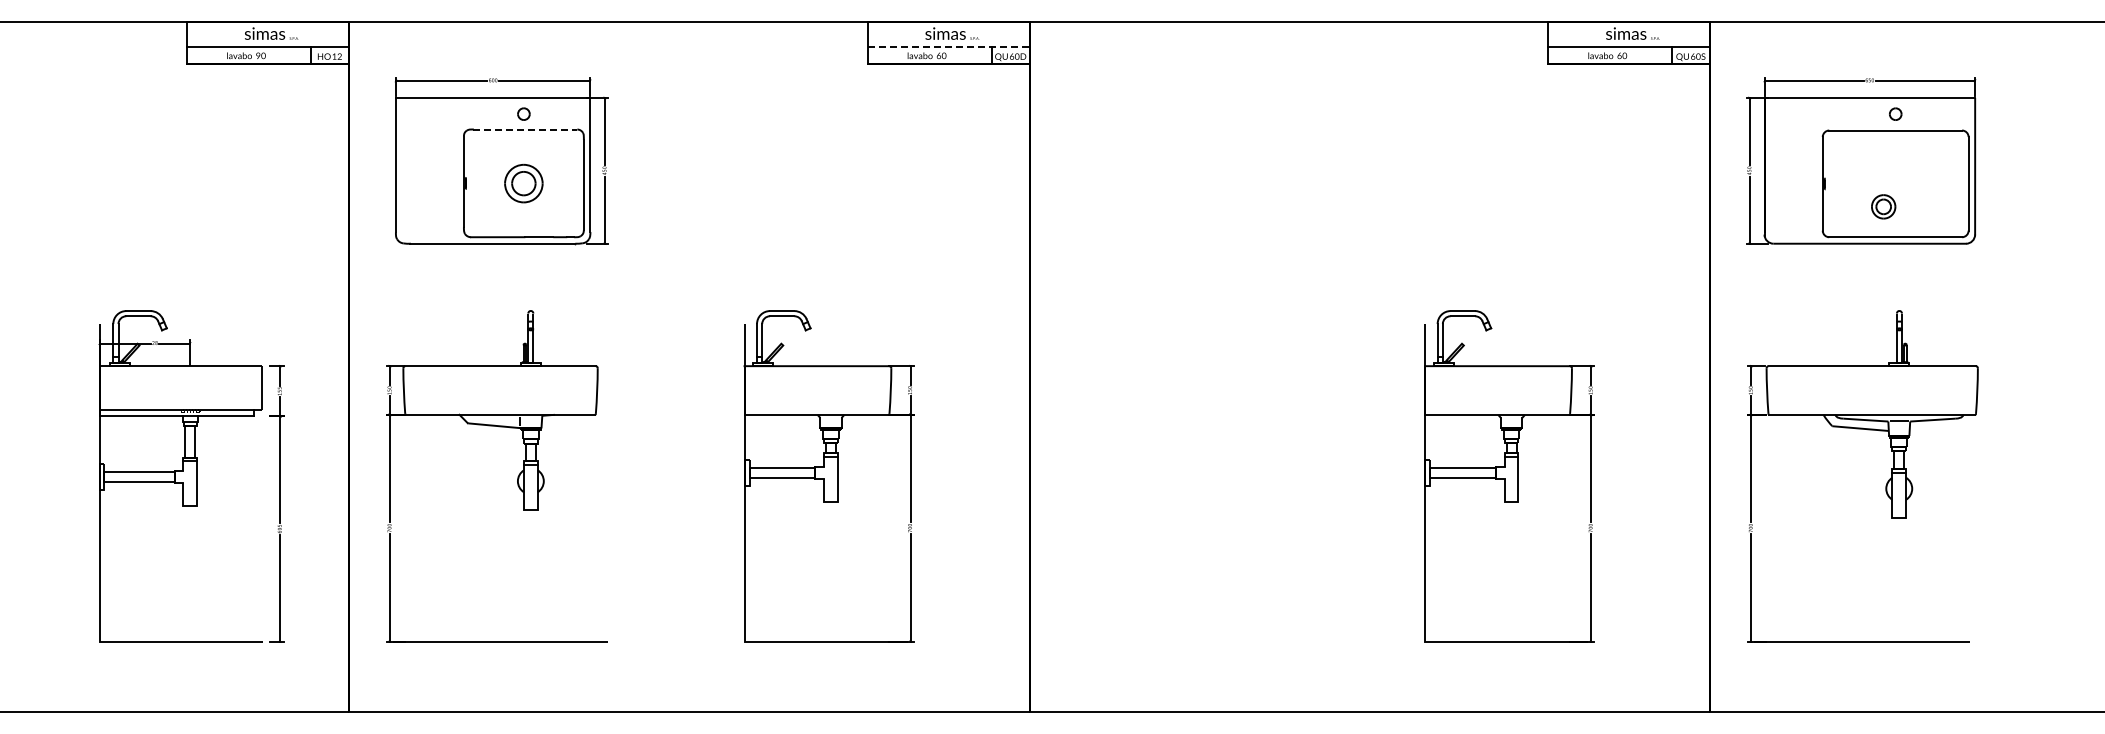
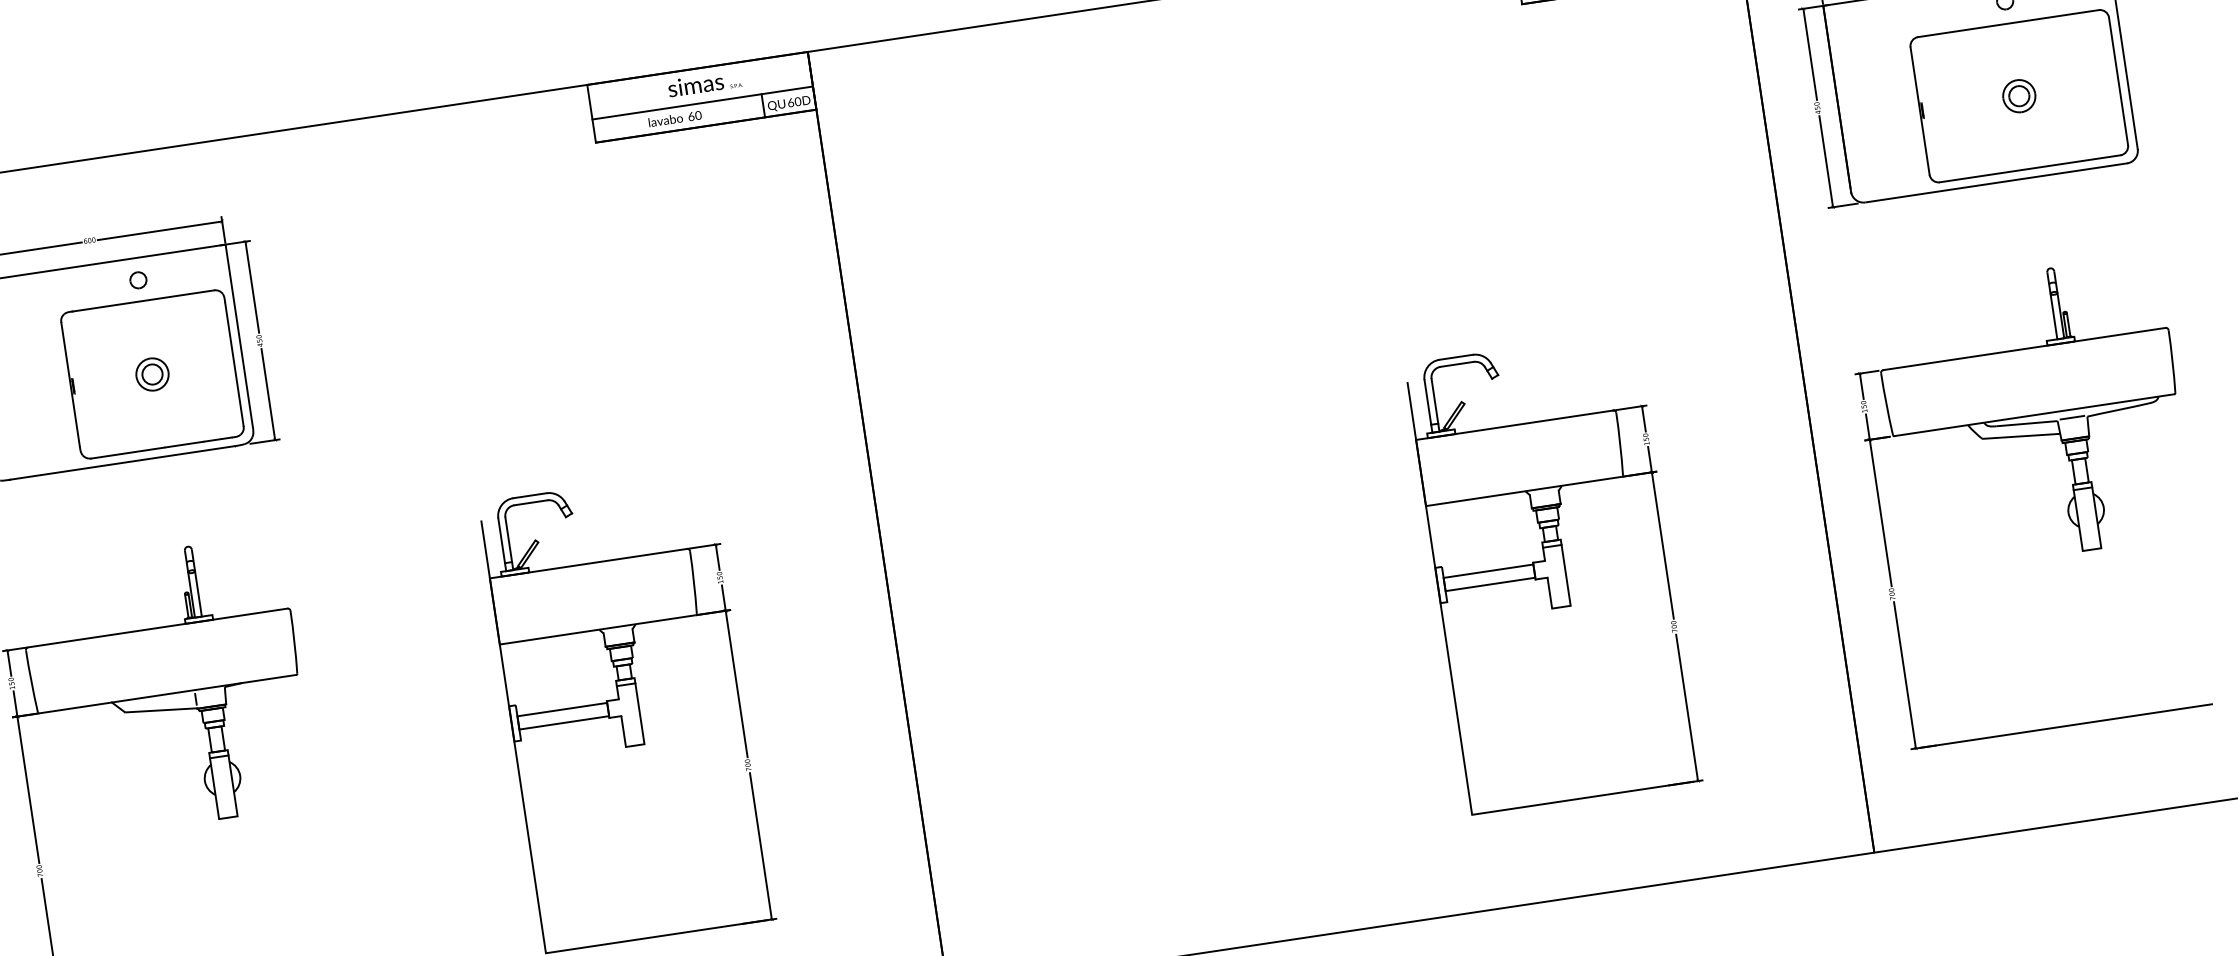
line: (949, 47) -> (704, 103), dashed -> solid
line: (525, 129) -> (143, 300), dashed -> solid
part: (523, 182) -> (151, 373), size x0.62
part: (1883, 206) -> (2018, 95), moved

